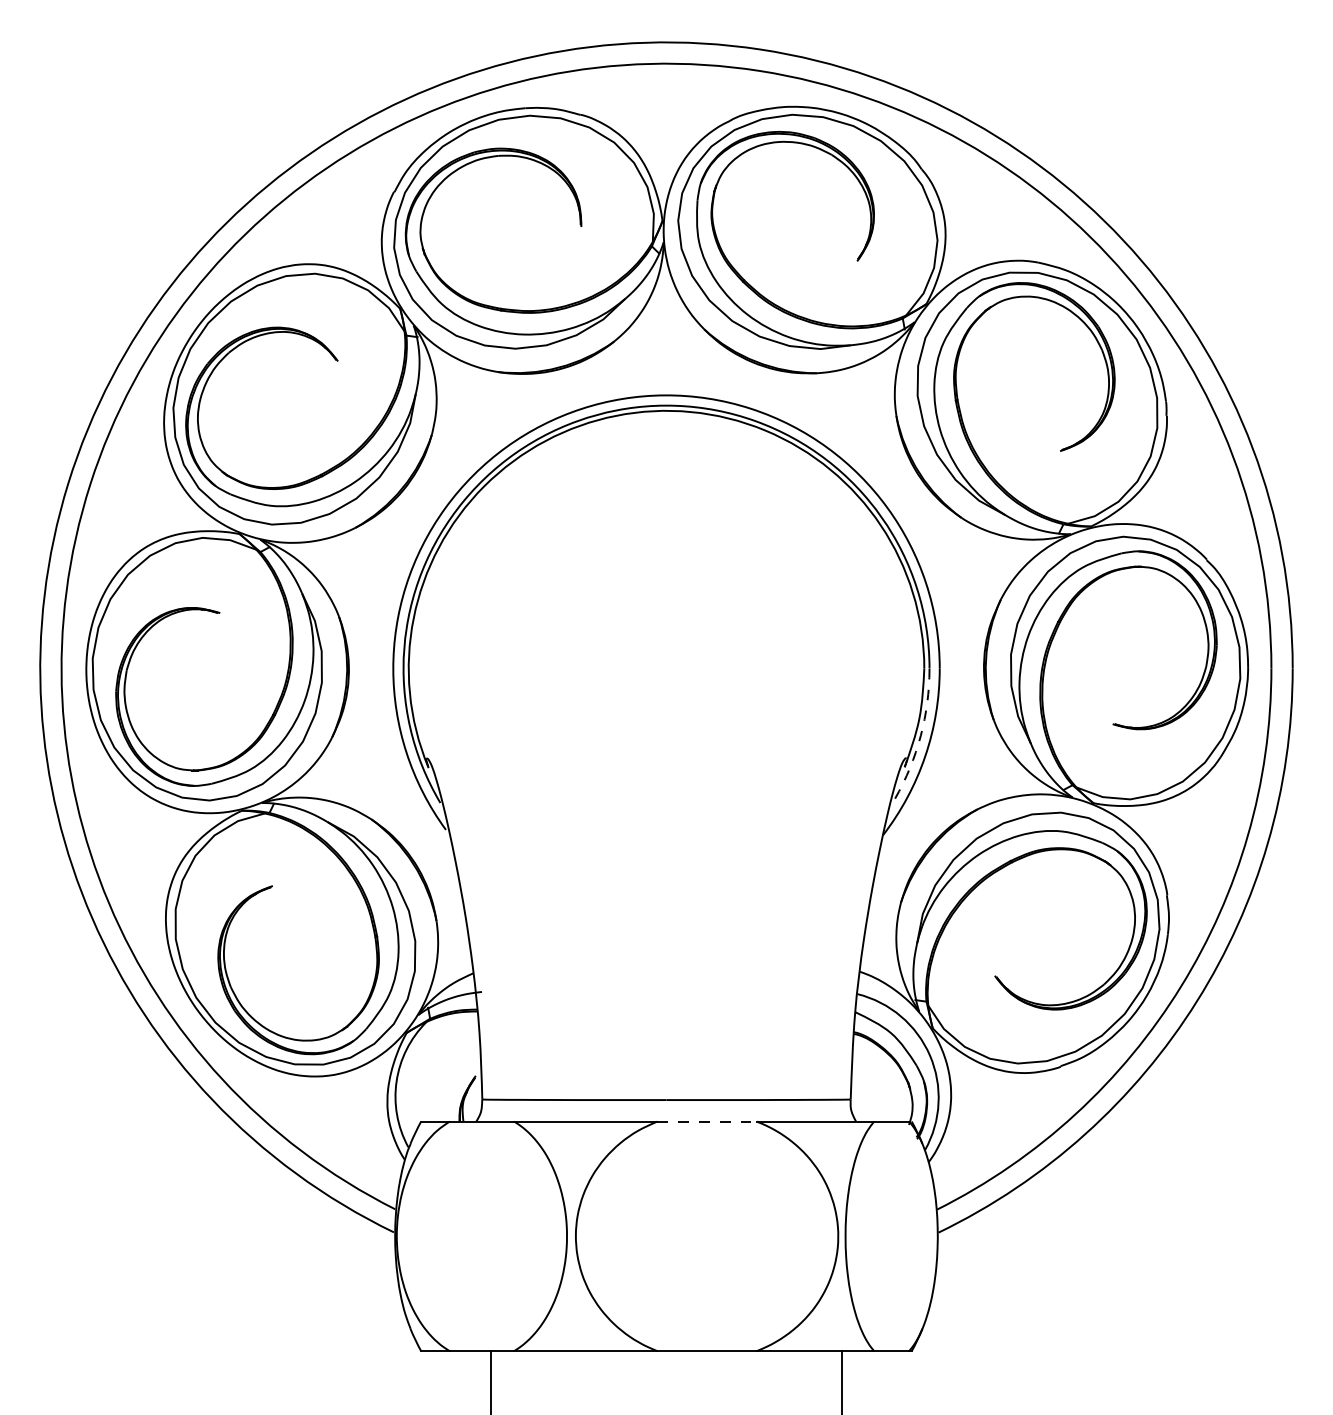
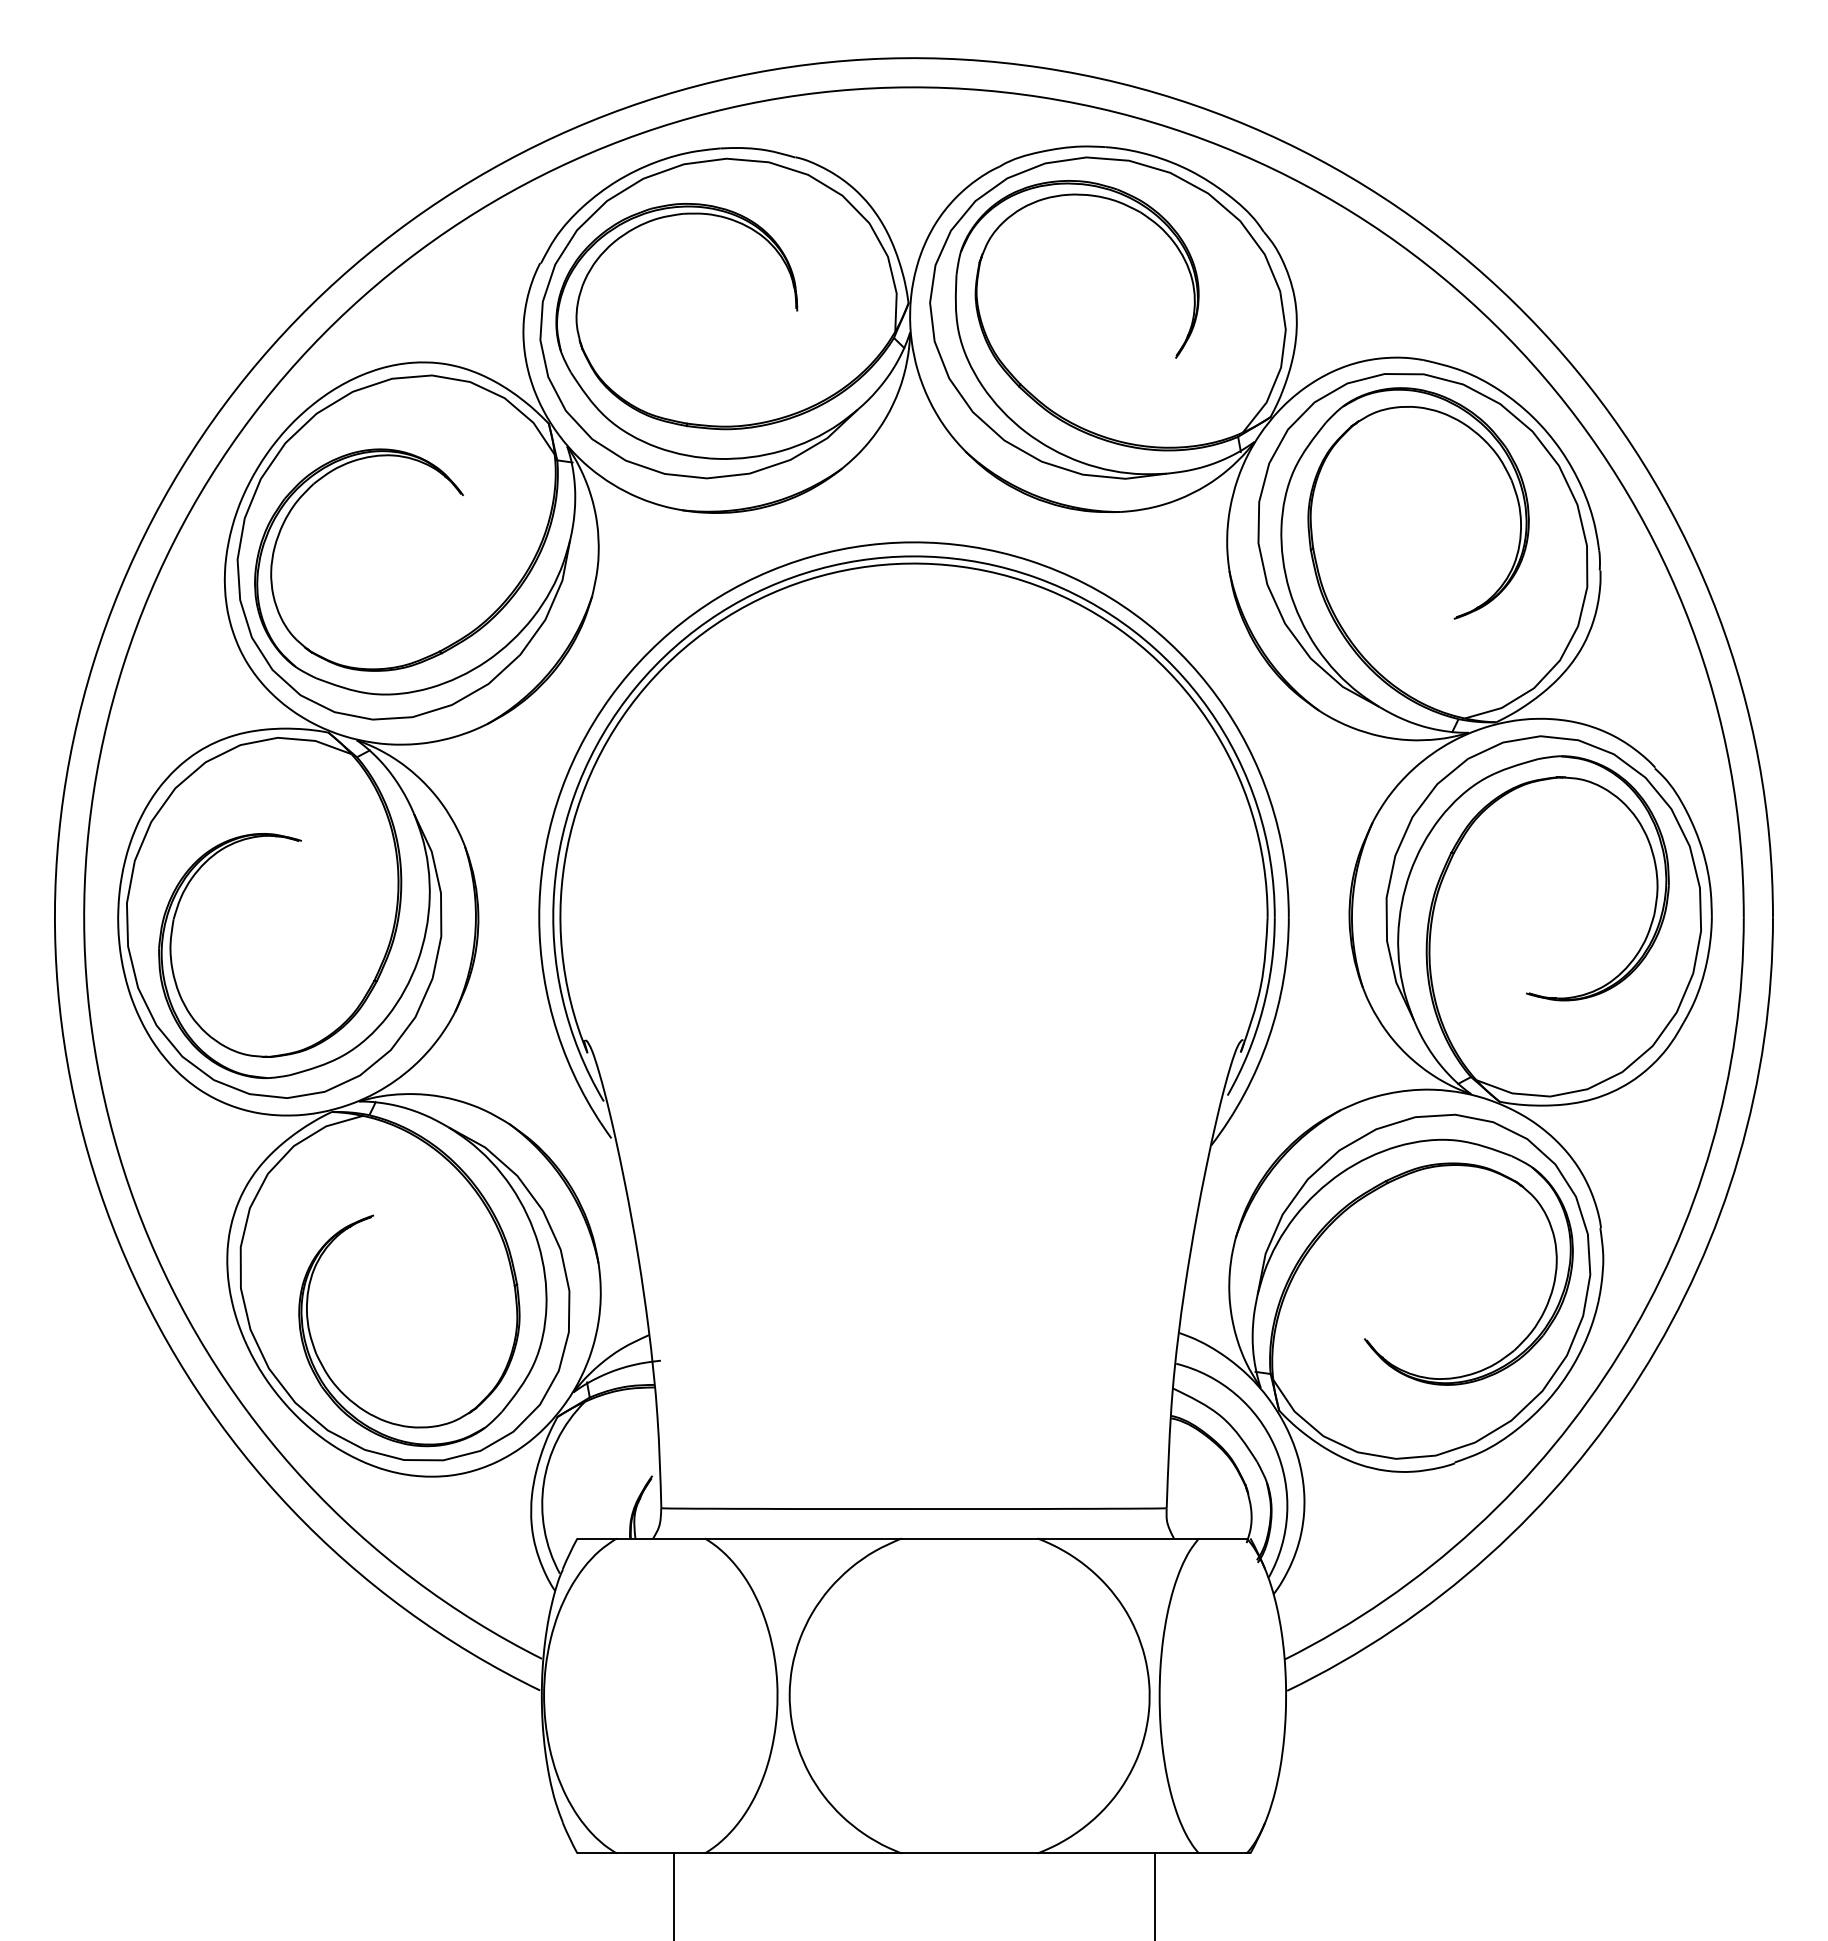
arc: (920, 735) -> (1262, 1009), dashed -> solid
line: (707, 1121) -> (970, 1538), dashed -> solid

